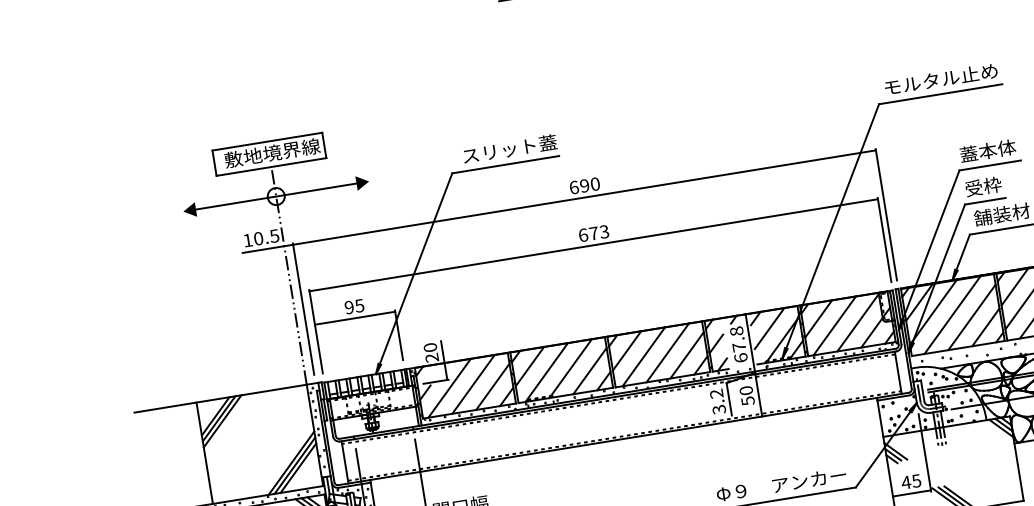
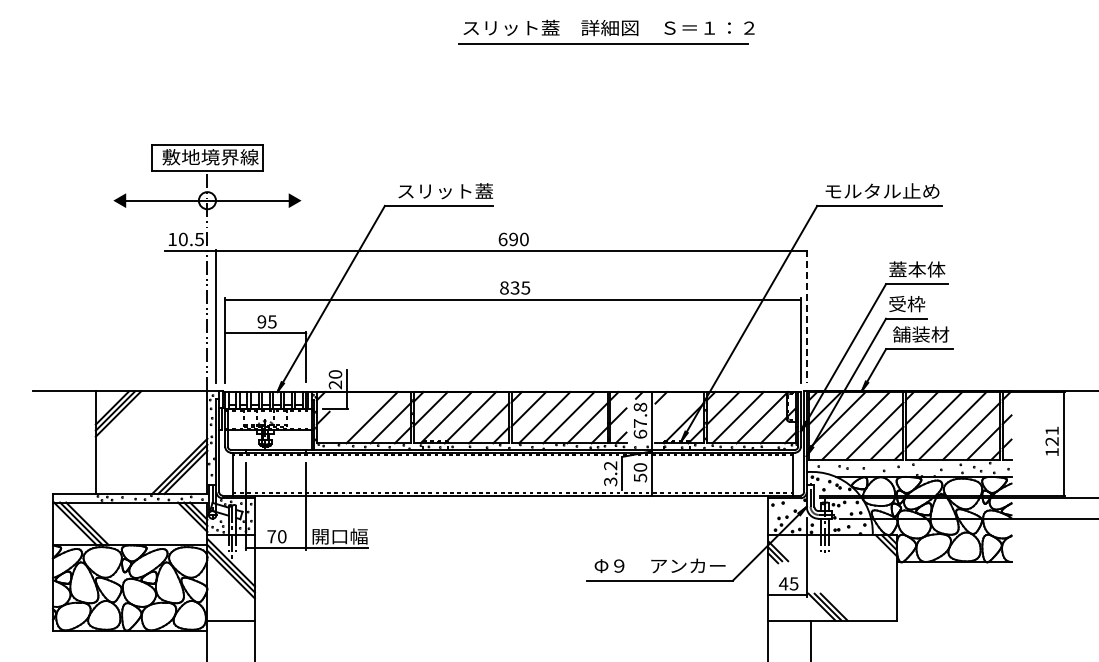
line: (886, 215) -> (806, 316), solid -> dashed
text: (594, 232) -> (515, 287), 673 -> 835
line: (769, 328) -> (673, 409), removed
line: (449, 388) -> (347, 417), removed

